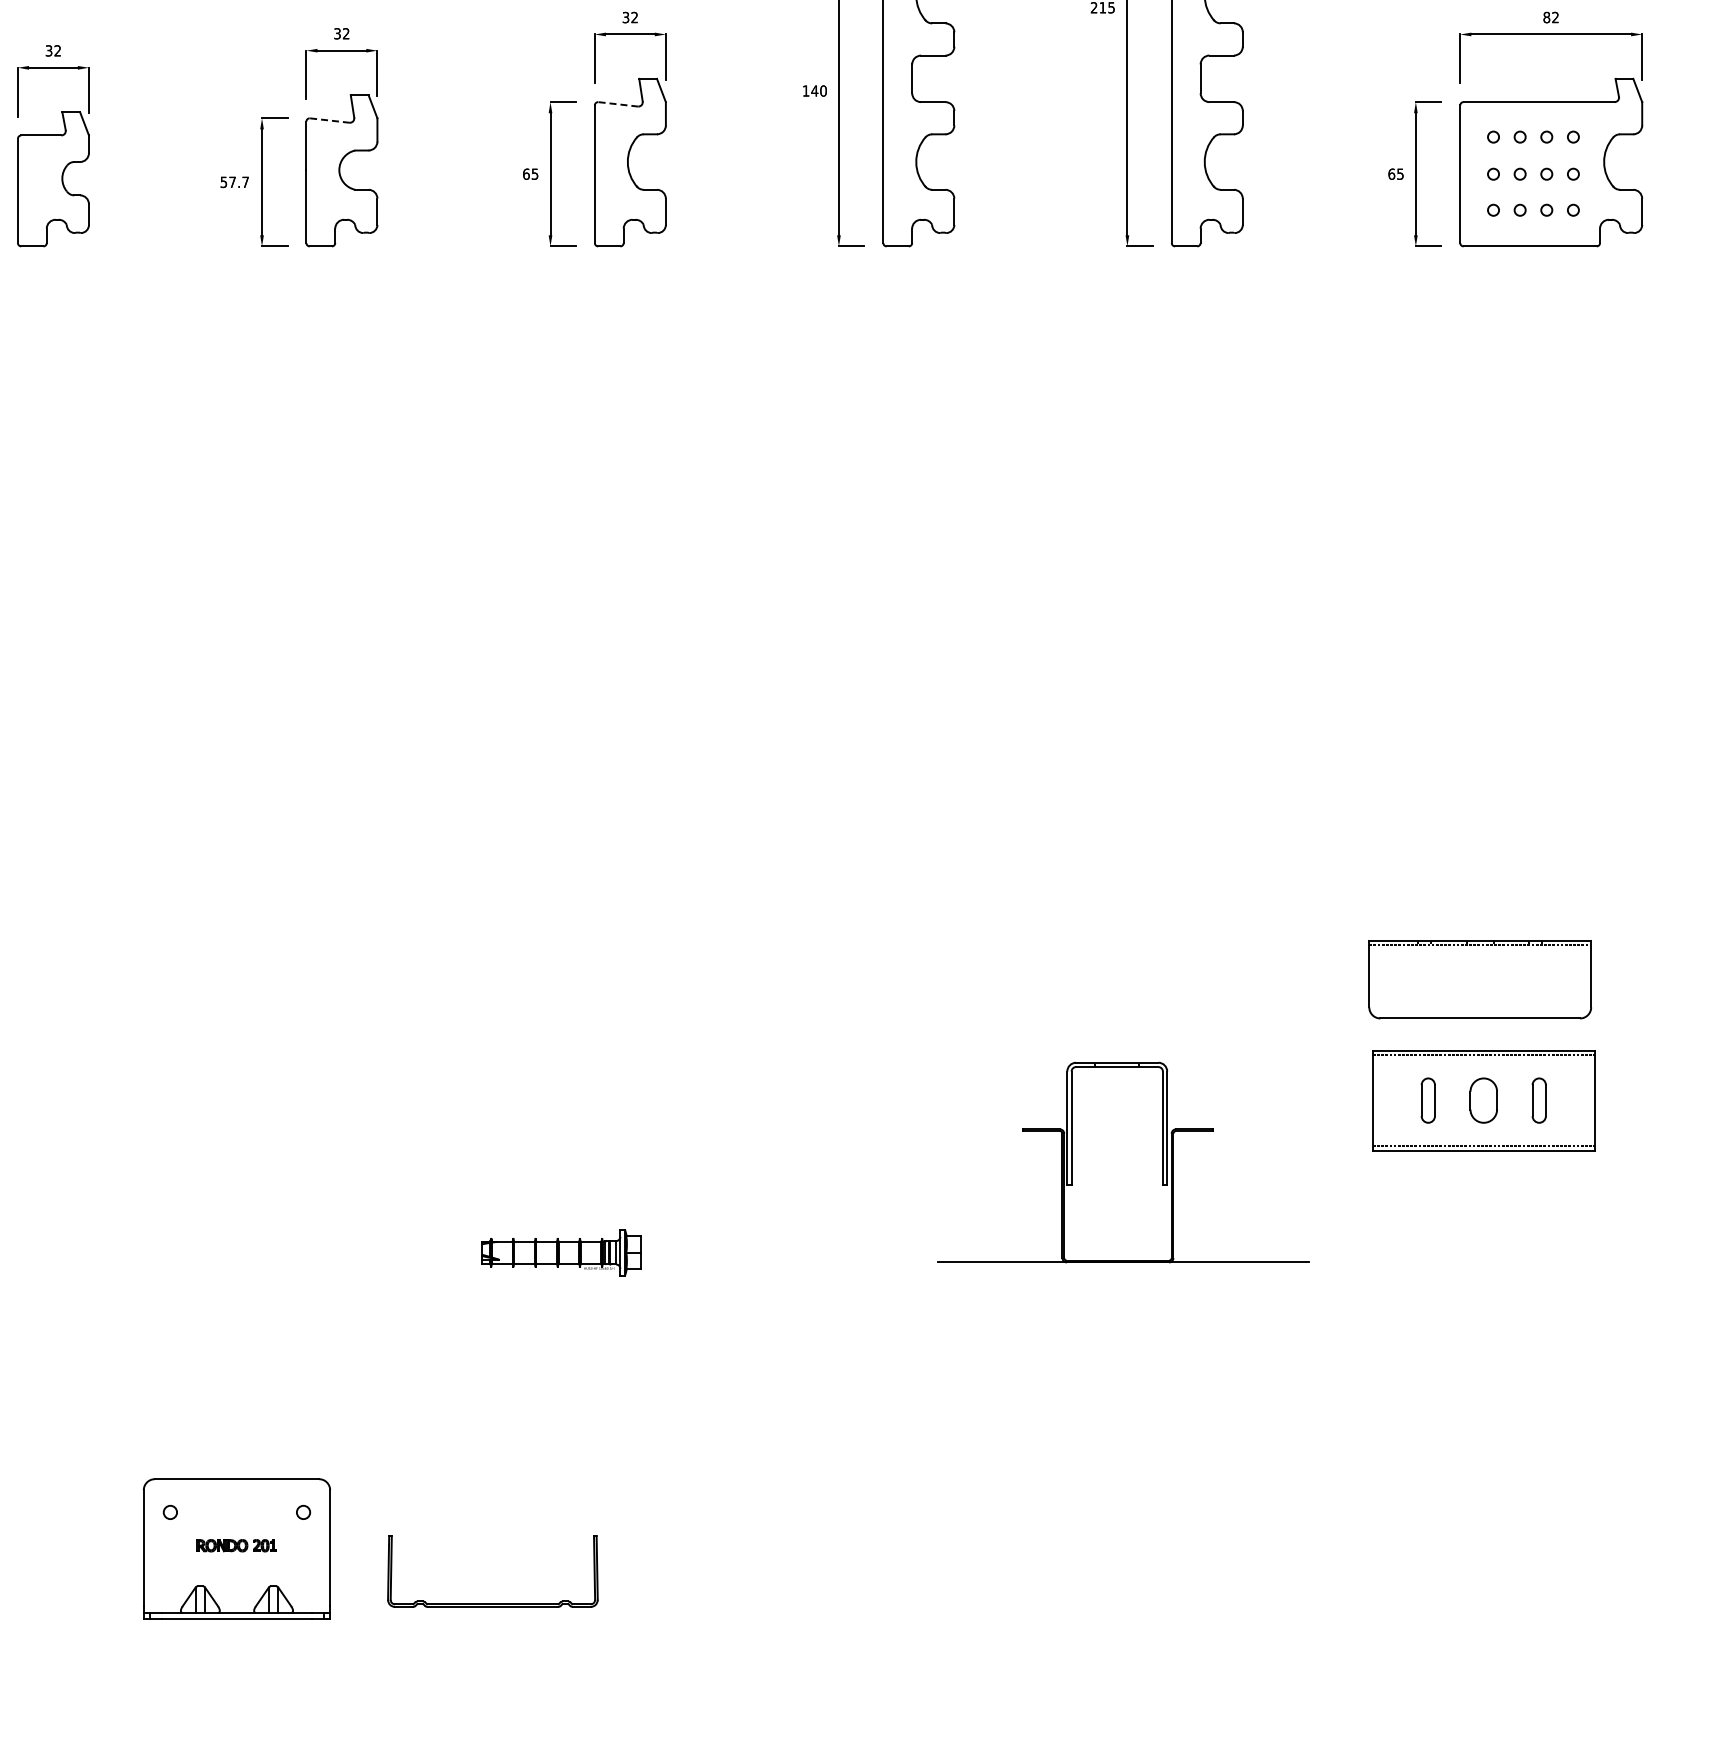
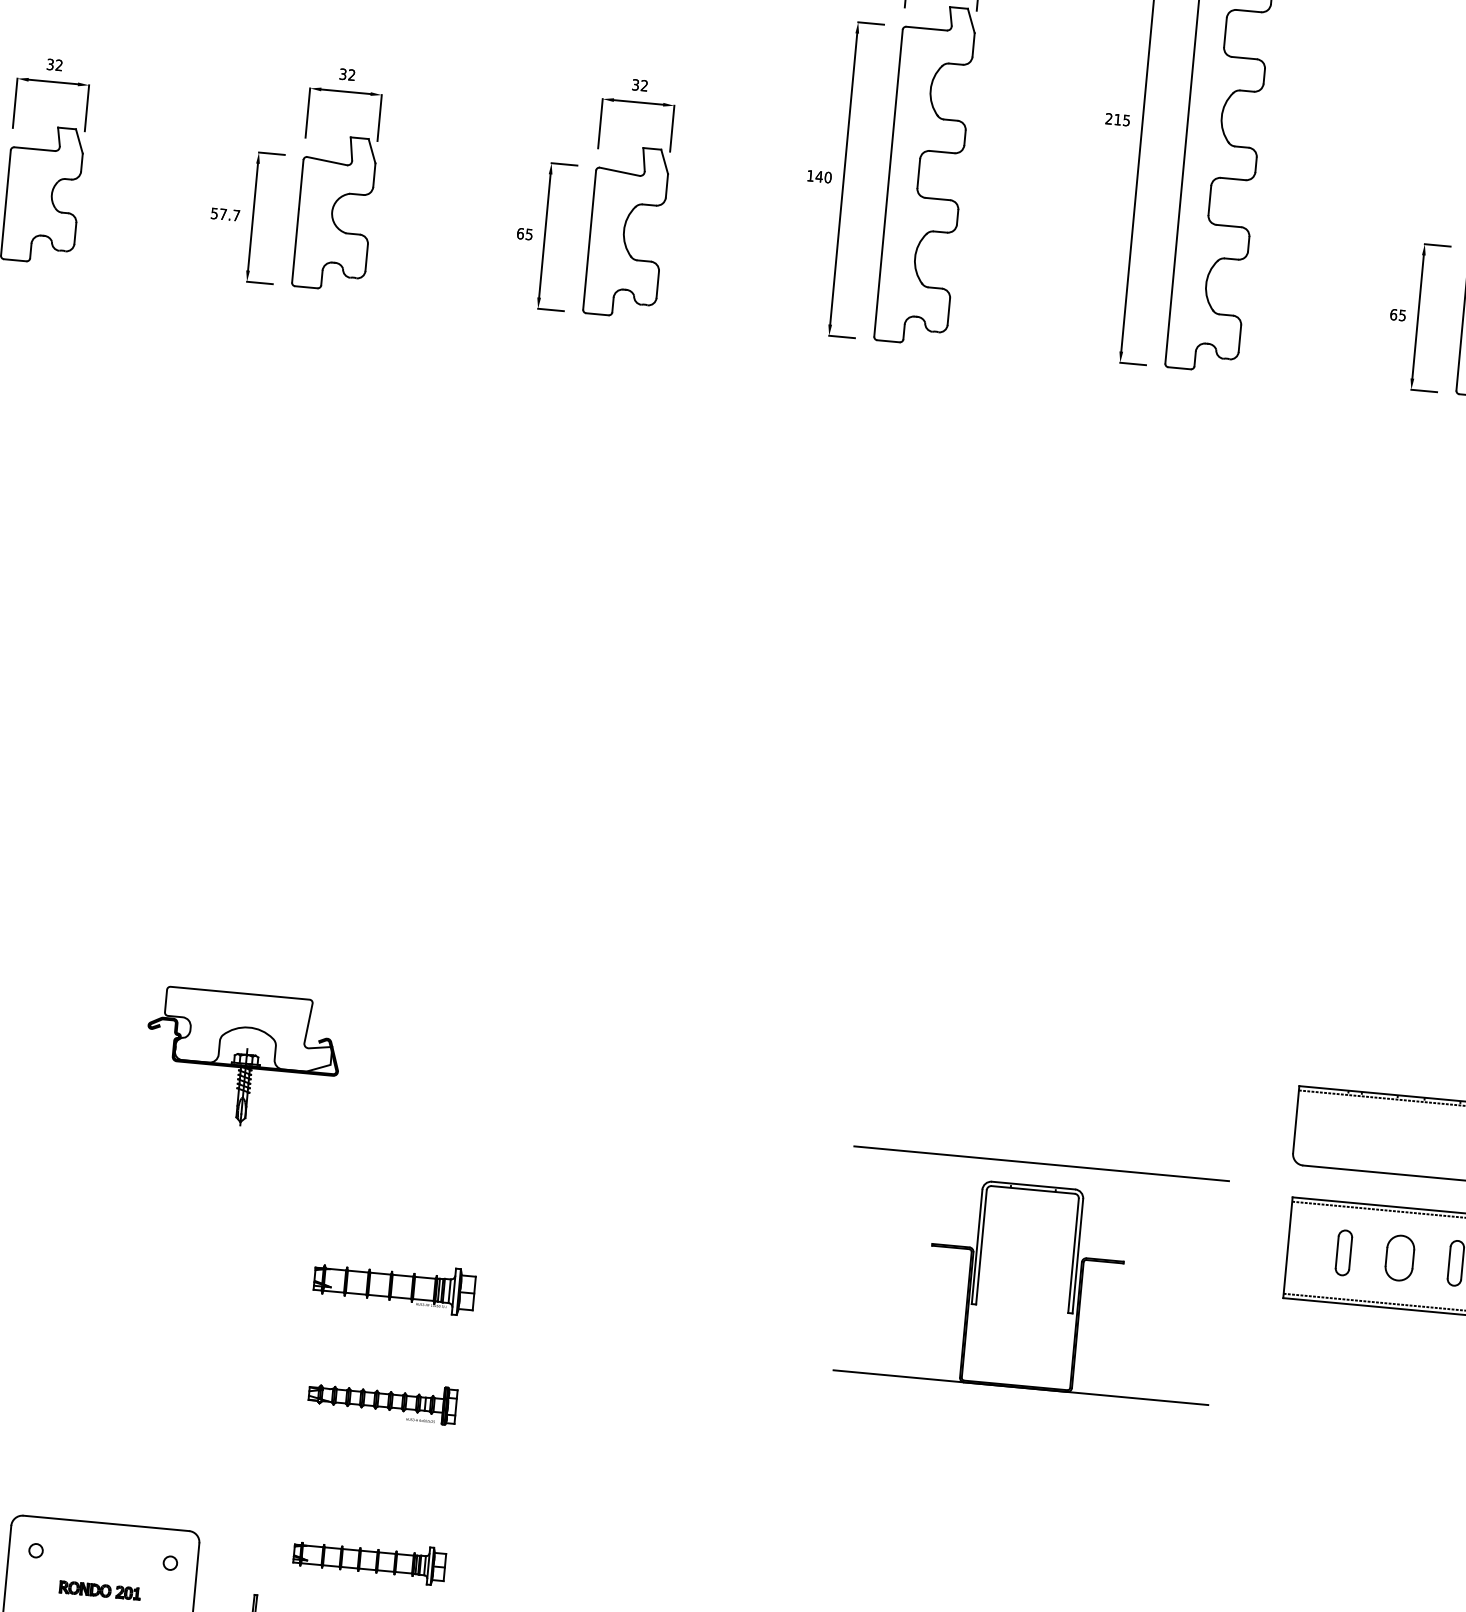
line: (617, 104) -> (619, 171), dashed -> solid
line: (329, 120) -> (326, 161), dashed -> solid
part: (328, 1010) -> (242, 1059), added
line: (1122, 1040) -> (1040, 1163), added
part: (561, 1252) -> (394, 1285), moved
part: (496, 1333) -> (381, 1400), added
part: (498, 1491) -> (369, 1560), added

